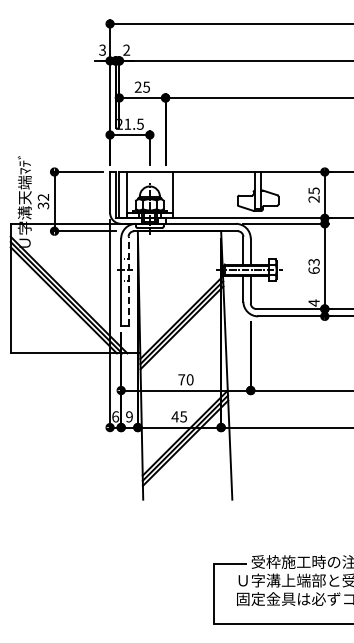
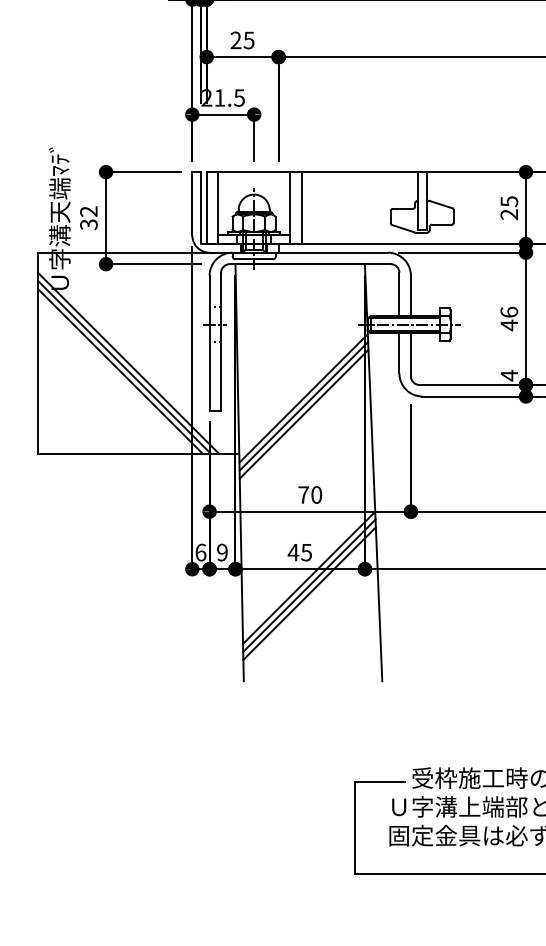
line: (180, 195) -> (301, 208), added
text: (313, 266) -> (508, 318), 63 -> 46
line: (128, 280) -> (220, 340), dashed -> solid

